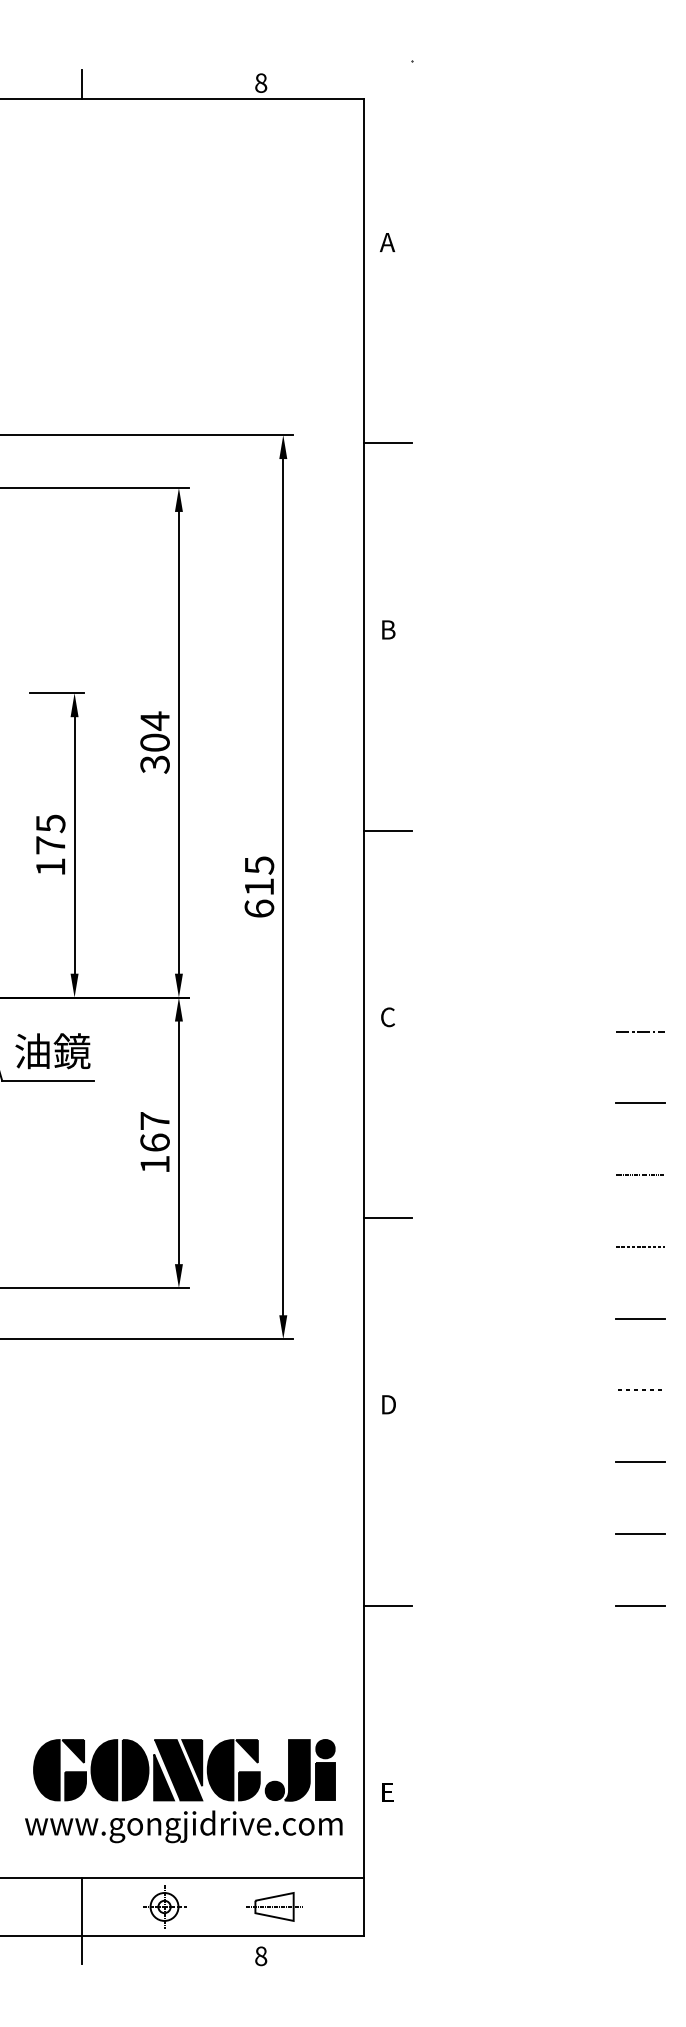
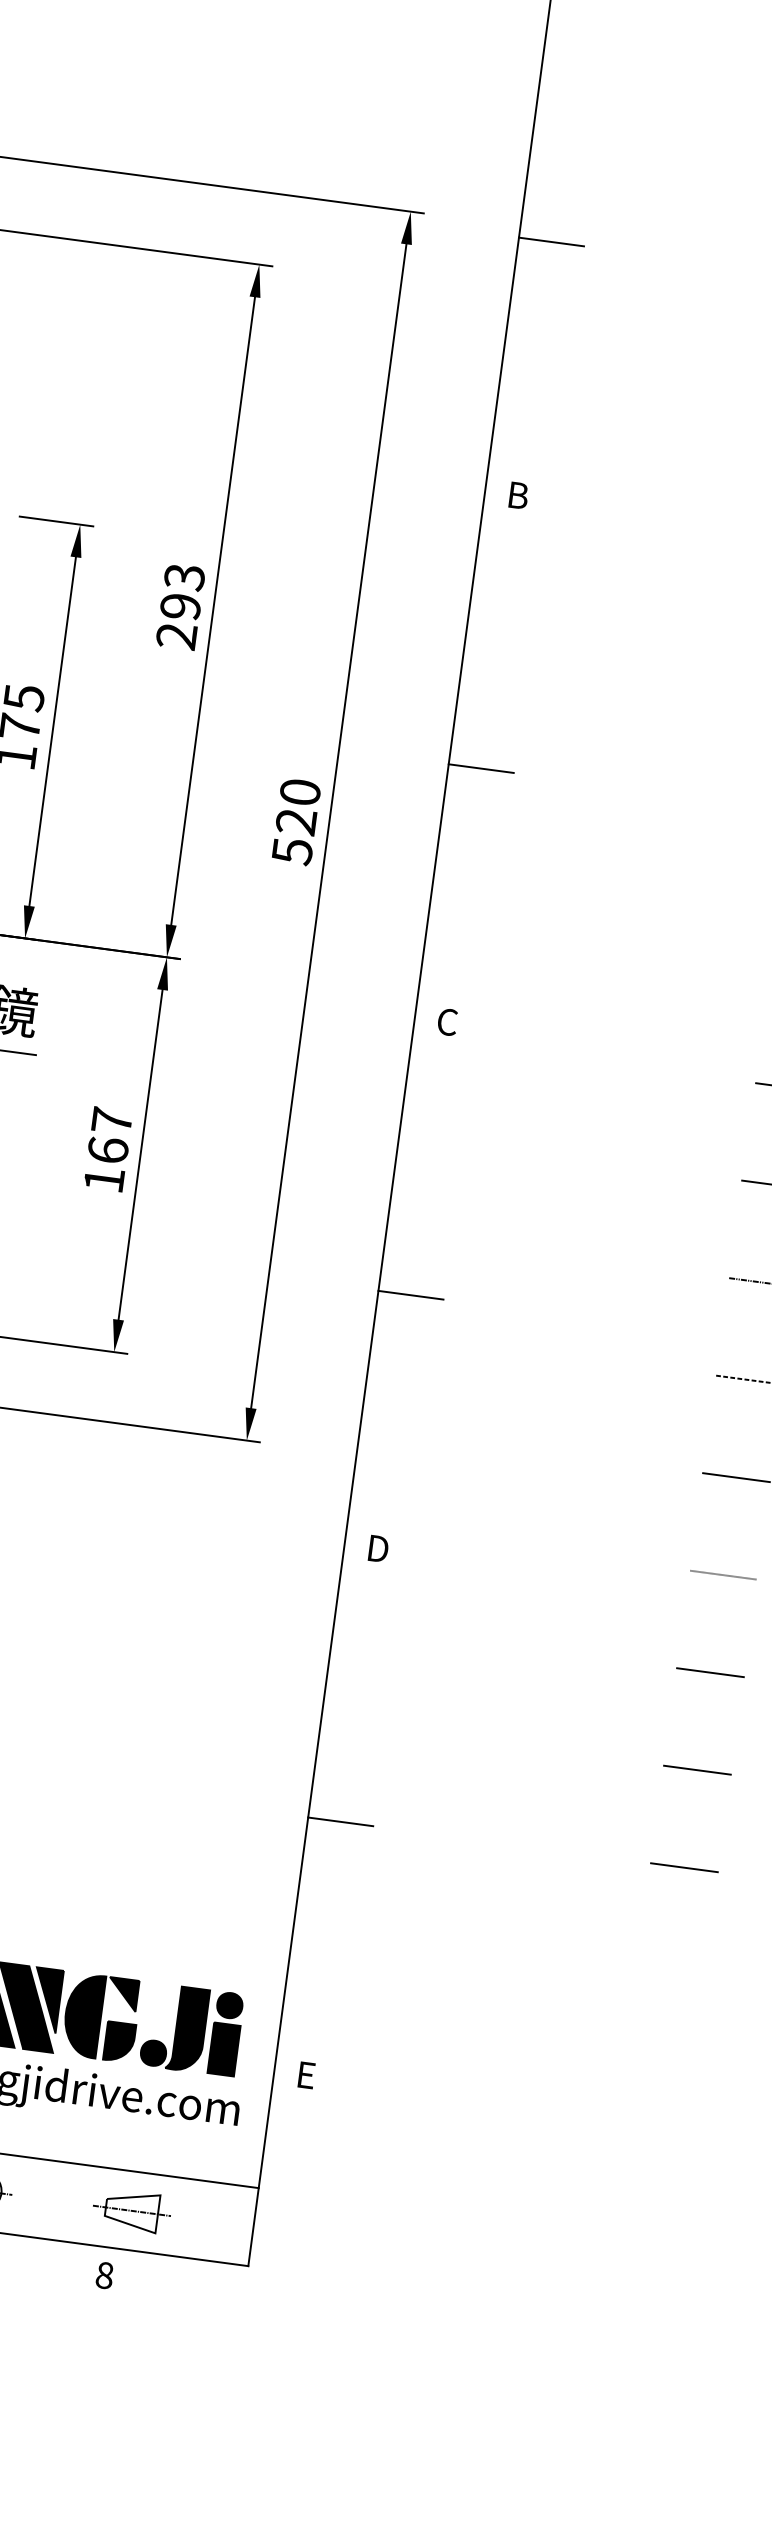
text: (154, 742) -> (179, 606), 304 -> 293
text: (259, 887) -> (296, 822), 615 -> 520

